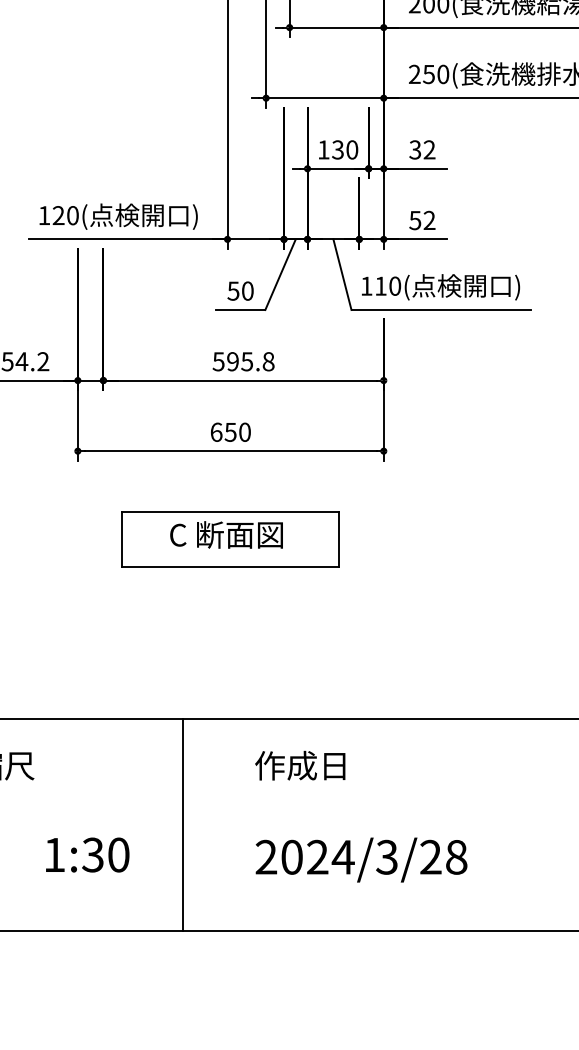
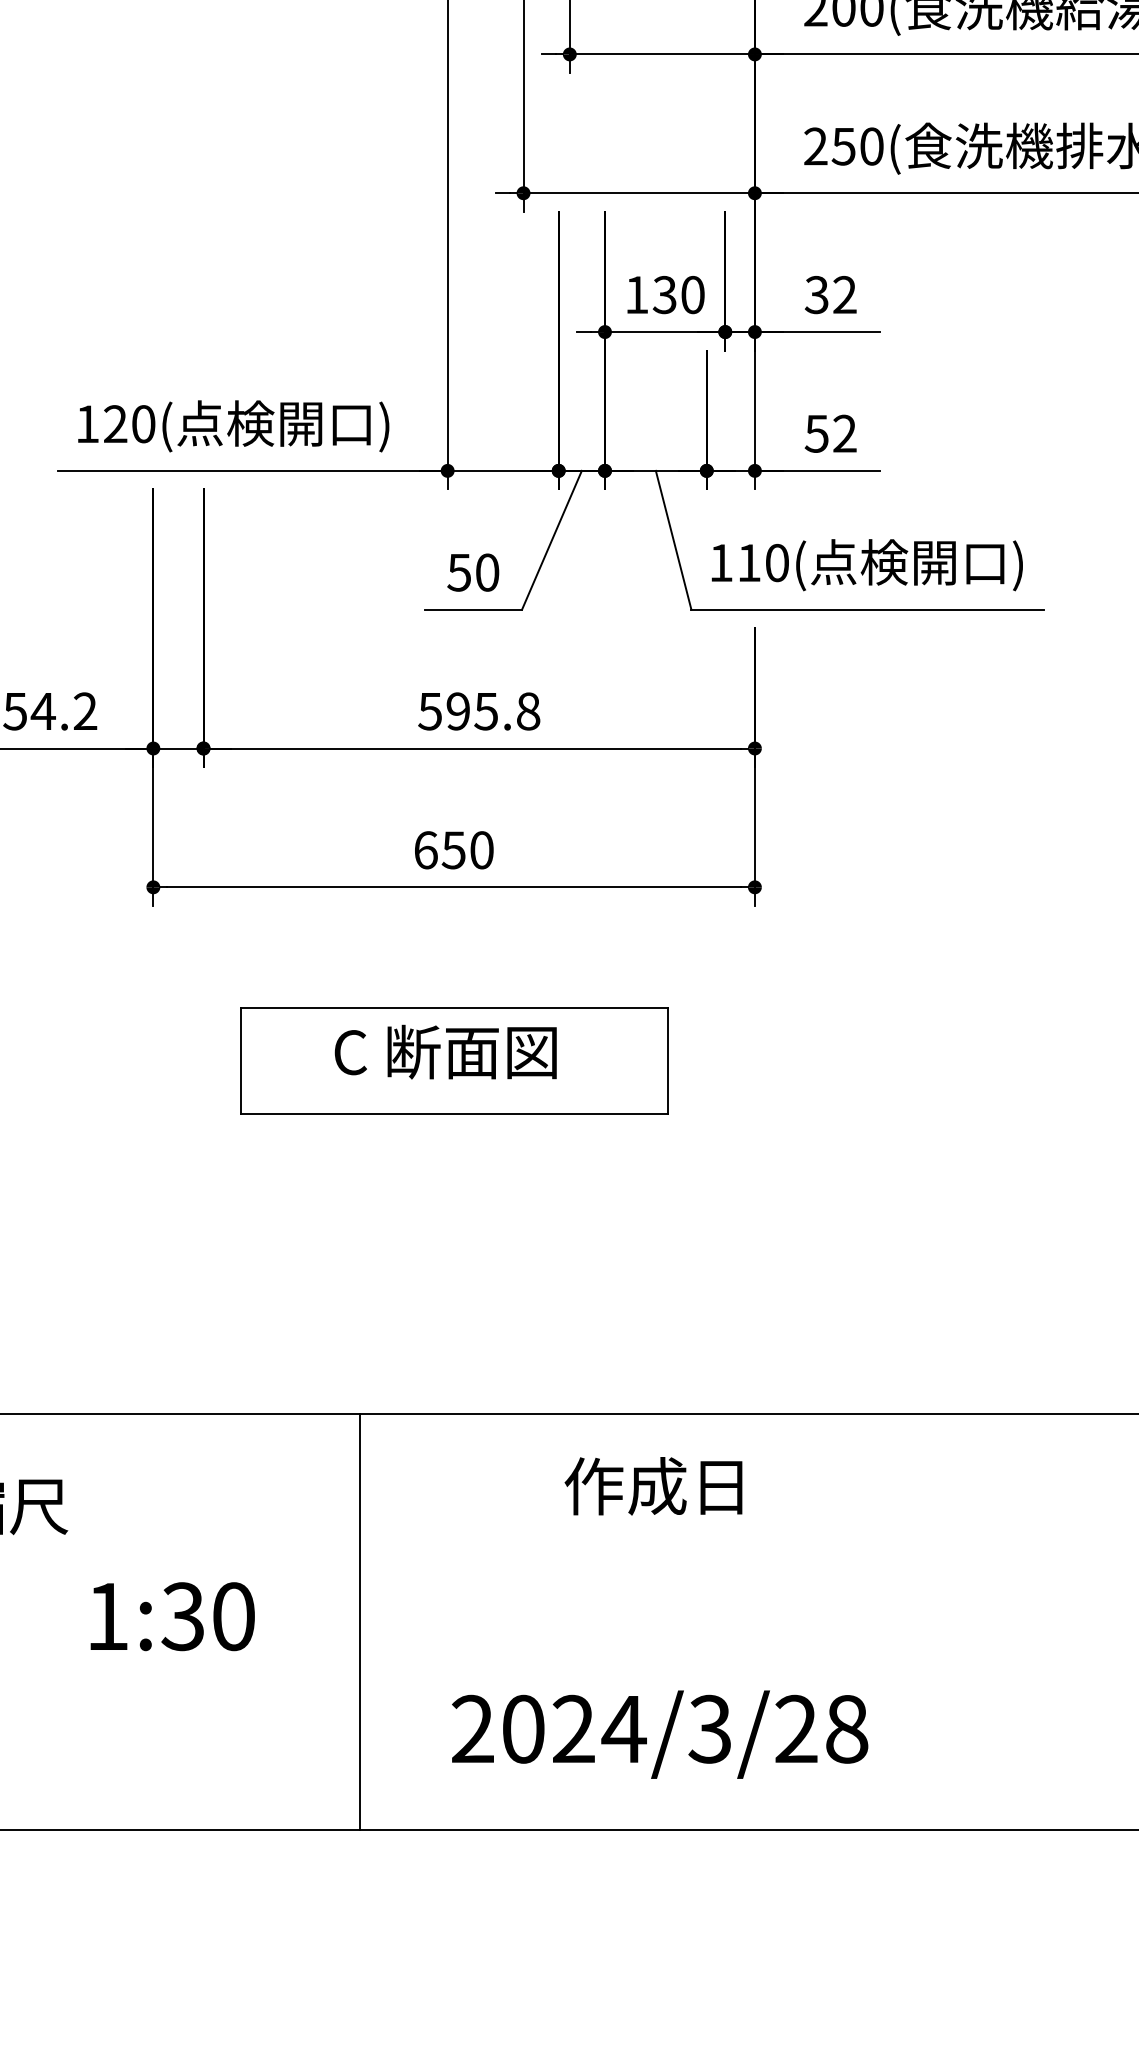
text: (300, 765) -> (654, 1485), moved
text: (87, 854) -> (172, 1615), moved
text: (361, 859) -> (659, 1733), moved

